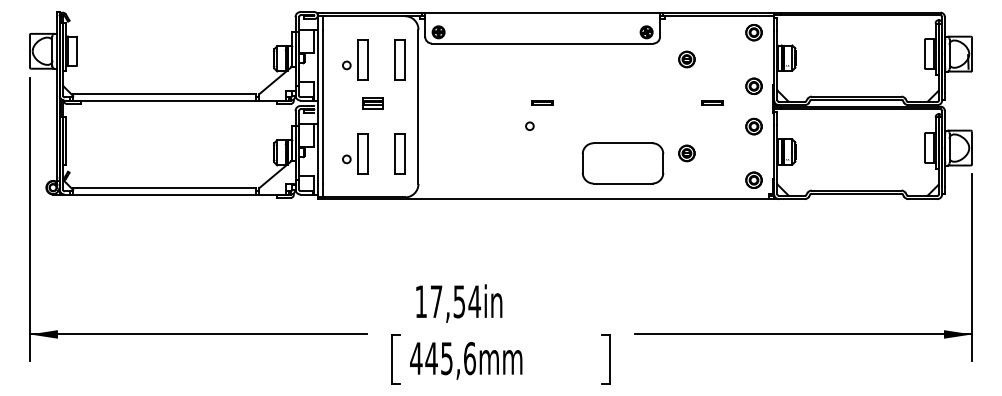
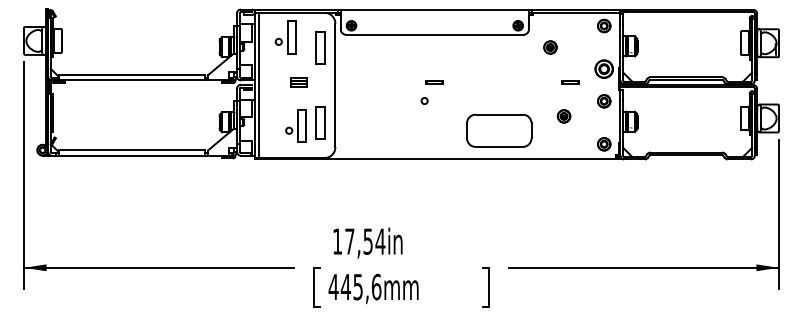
part: (355, 59) -> (285, 37), moved
part: (753, 85) -> (603, 68), size x1.4
part: (355, 153) -> (296, 126), moved
part: (686, 153) -> (563, 116), moved

